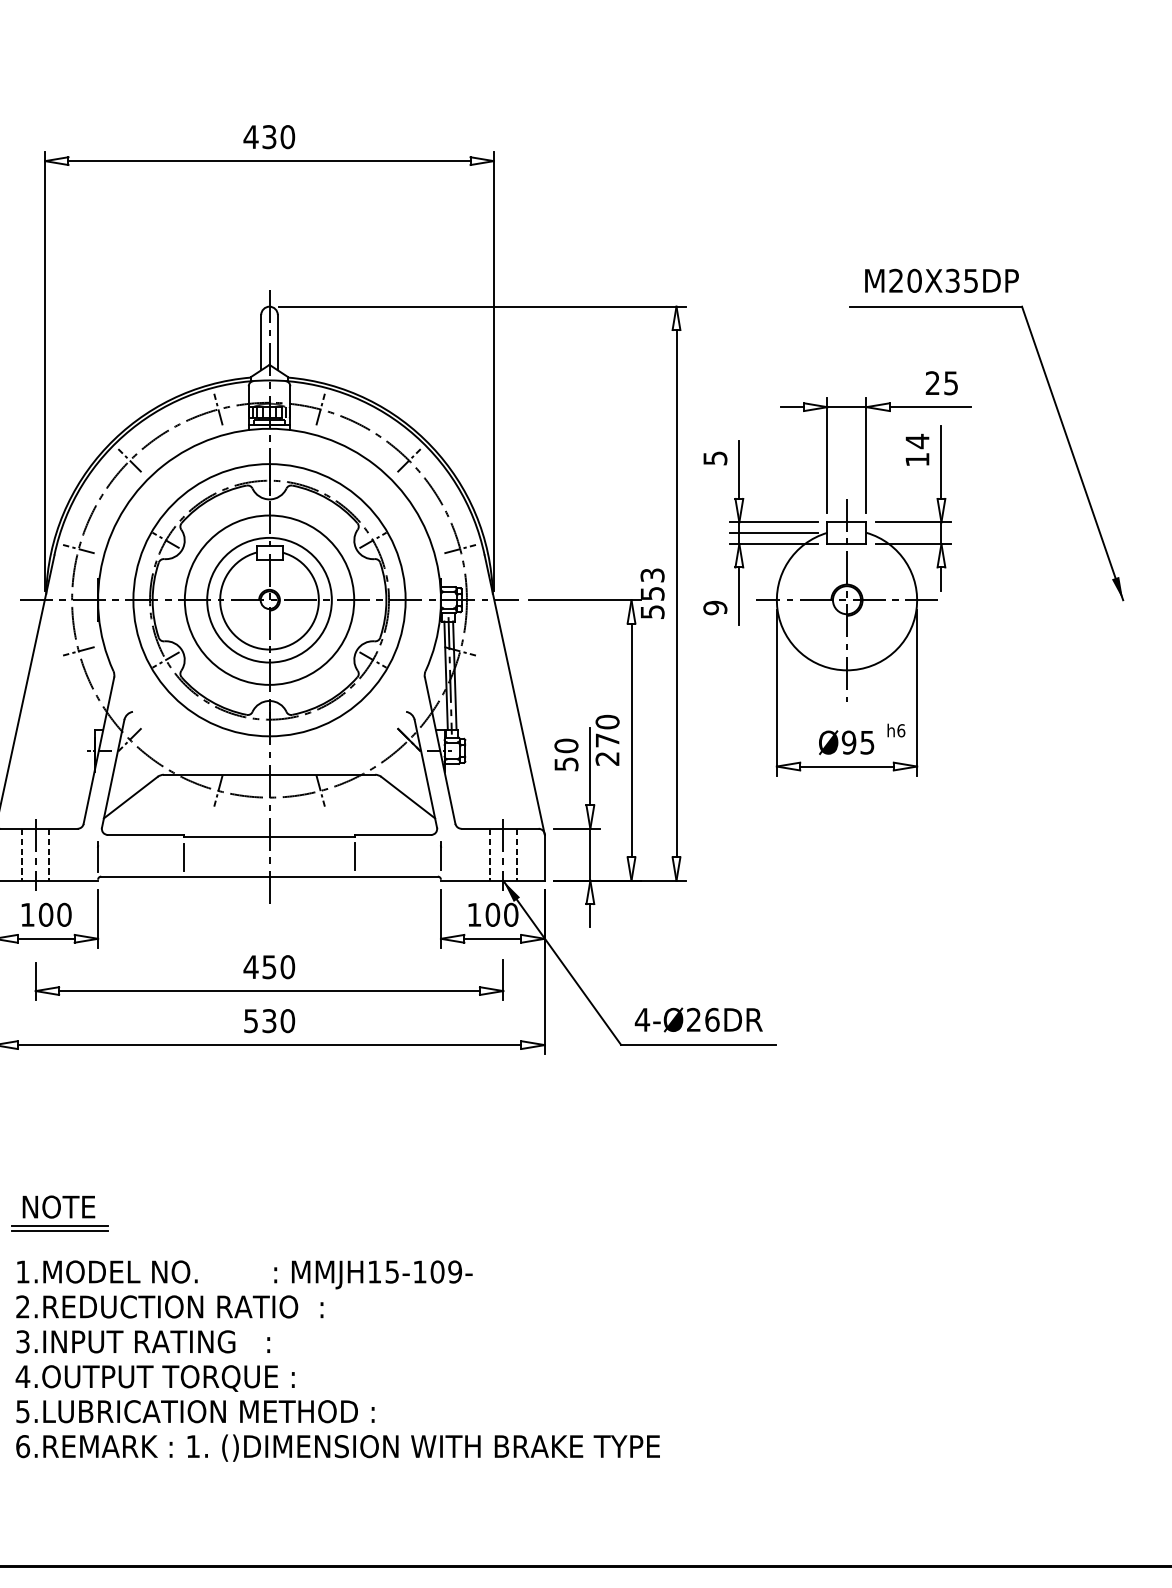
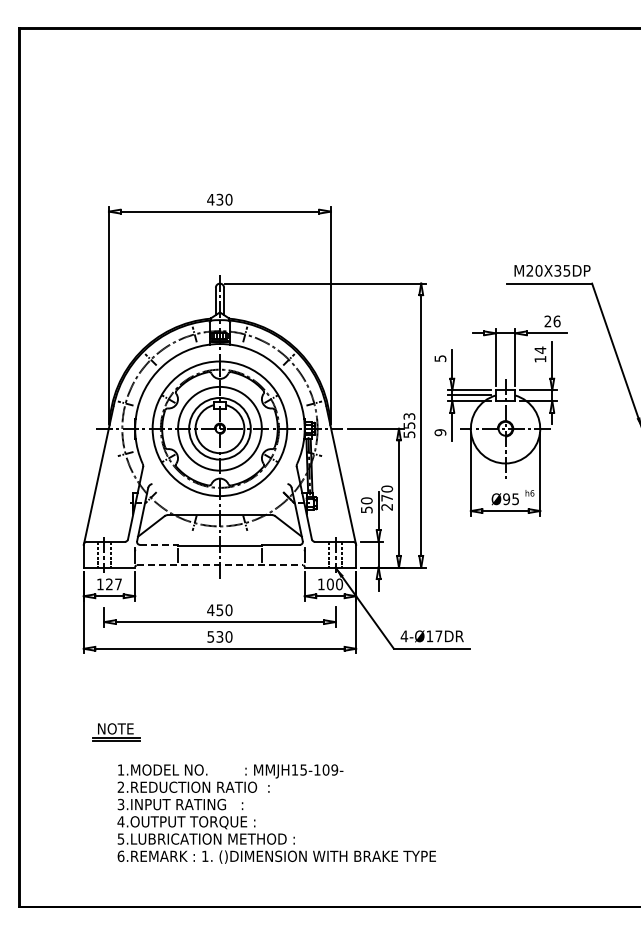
text: (950, 383) -> (556, 321), 25 -> 26
line: (145, 834) -> (158, 544), solid -> dashed
line: (270, 876) -> (220, 565), solid -> dashed
text: (56, 915) -> (114, 584), 100 -> 127
text: (703, 1020) -> (434, 636), 4-Ø26DR -> 4-Ø17DR
text: (337, 1359) -> (276, 813), moved

